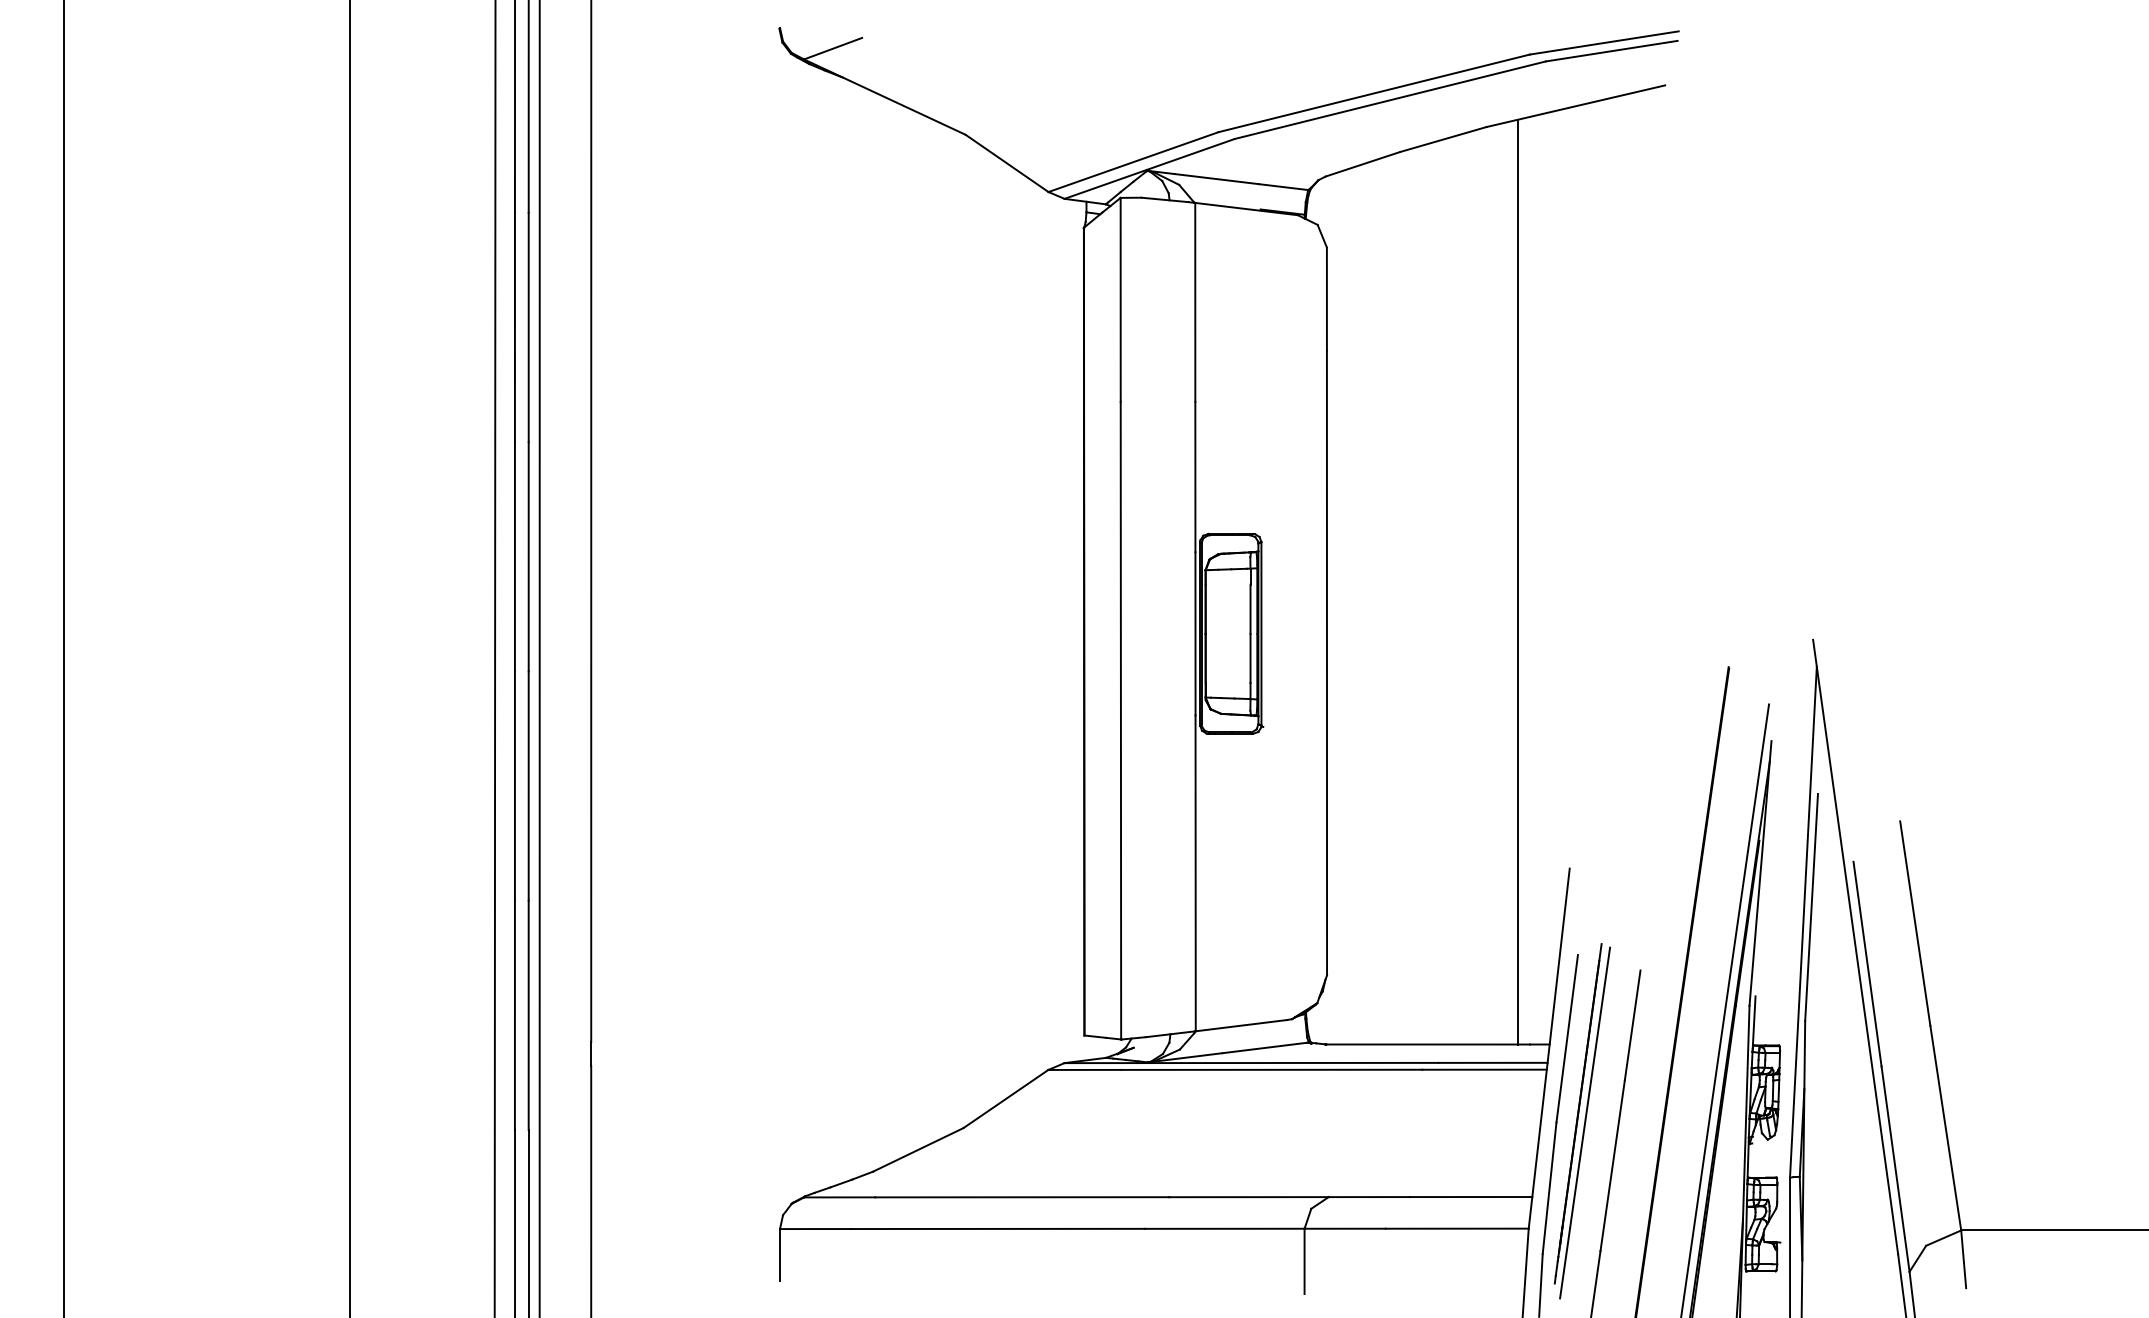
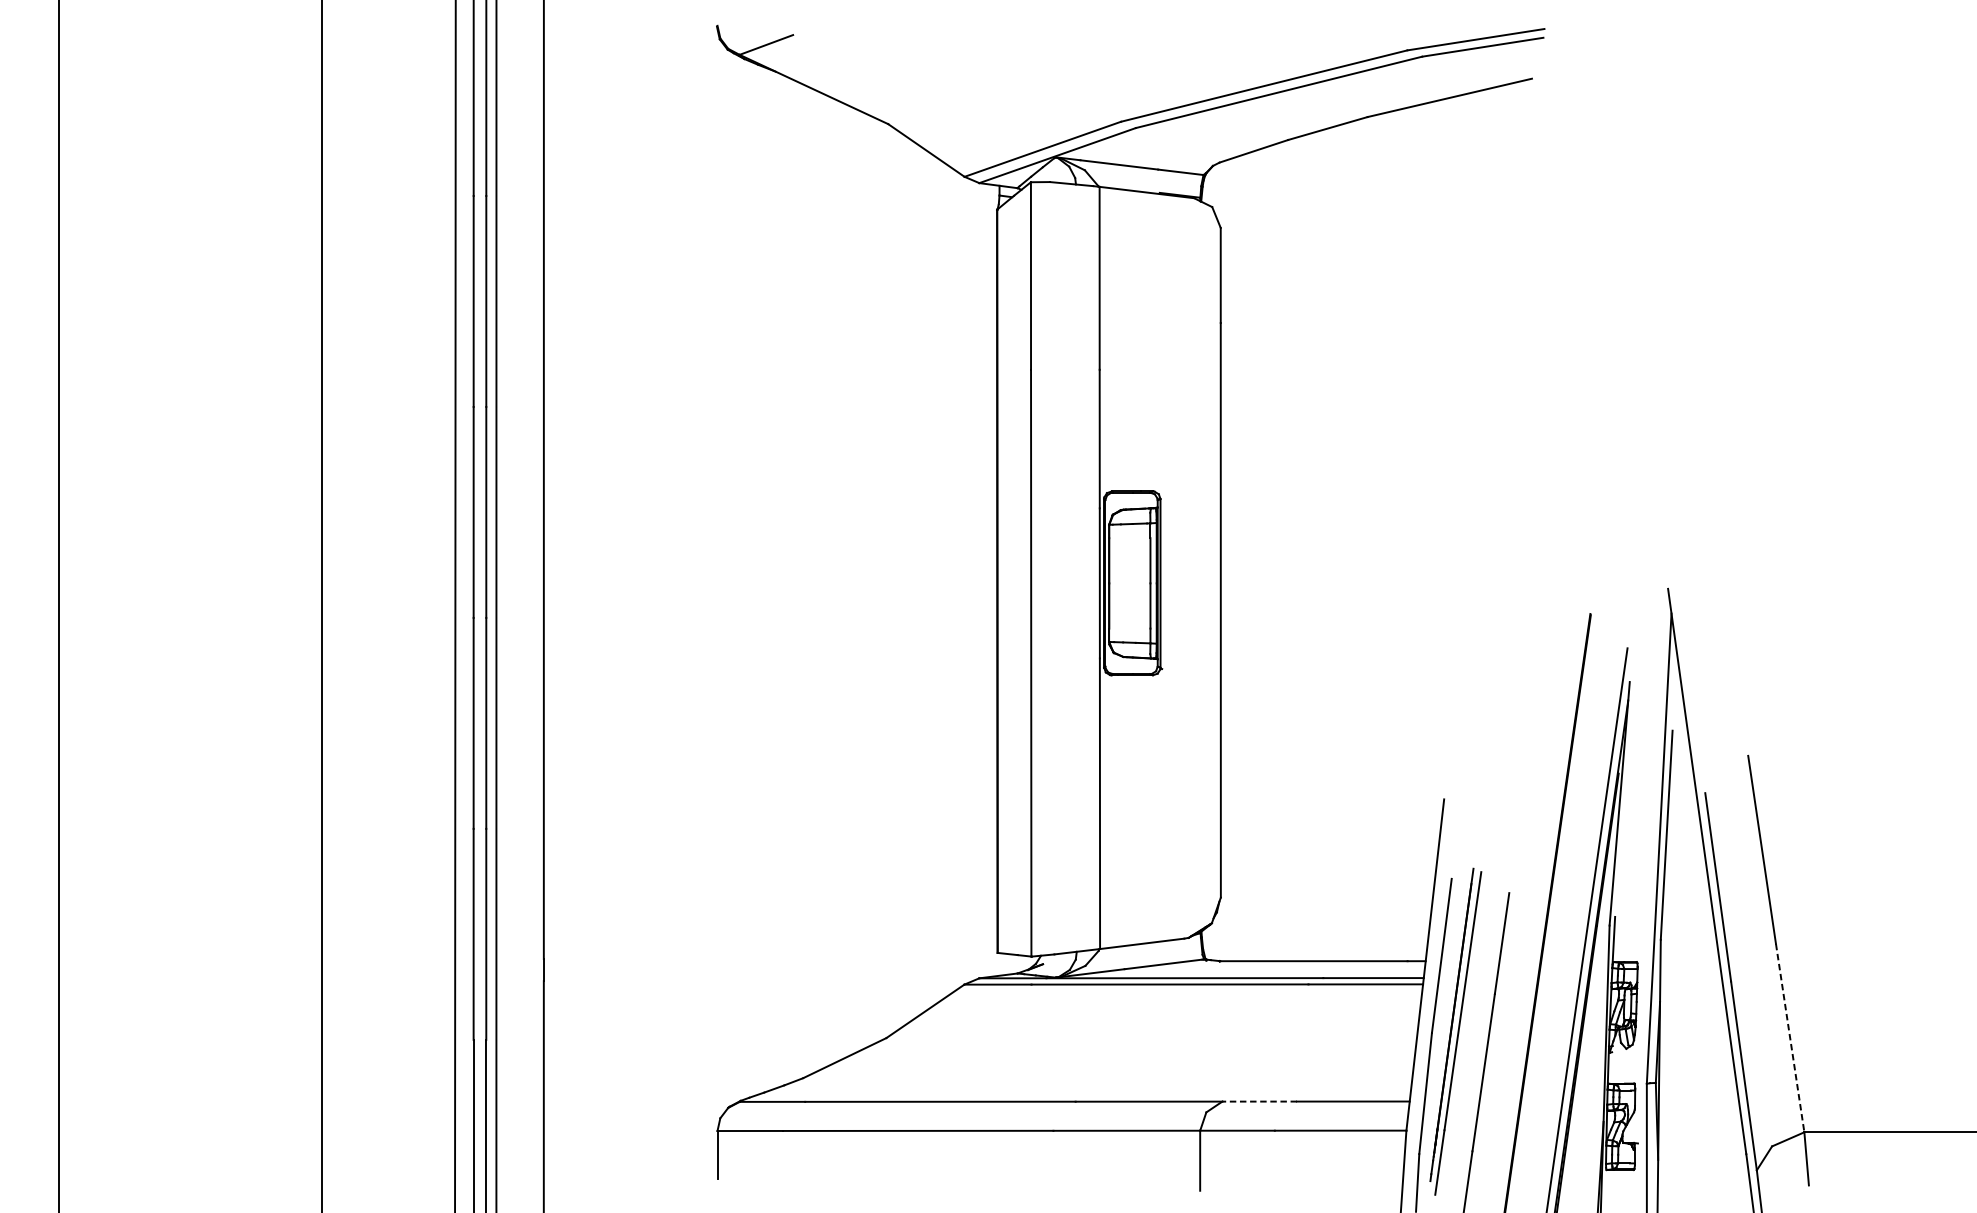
line: (1518, 581) -> (1397, 535), removed
line: (1945, 1128) -> (1789, 1038), solid -> dashed
line: (1369, 1197) -> (1259, 1101), solid -> dashed

